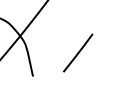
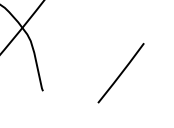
line: (78, 52) -> (121, 72), moved

